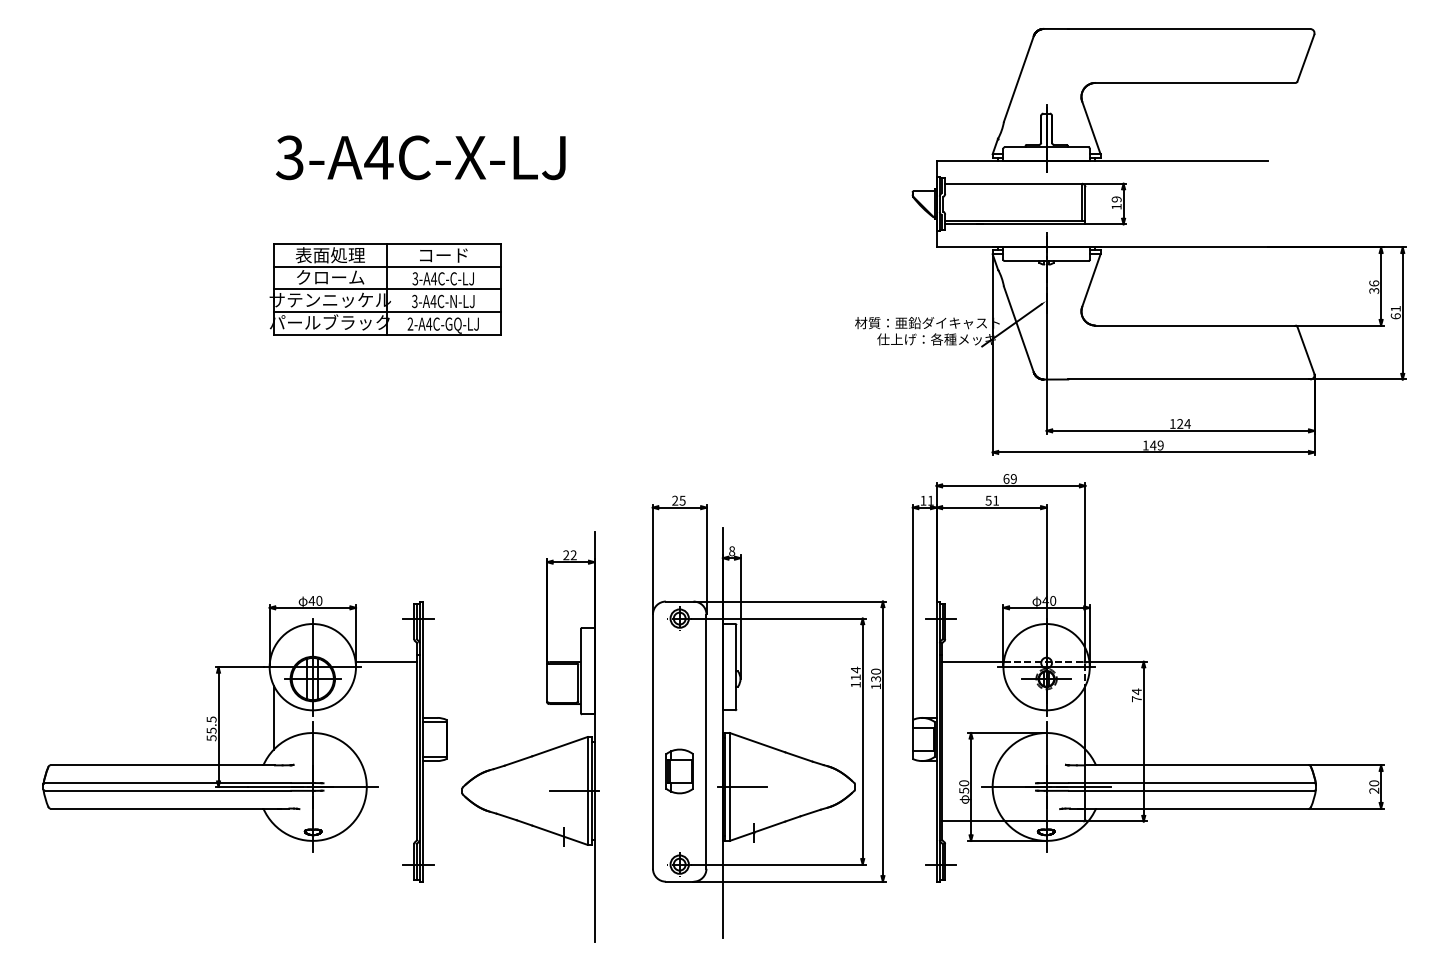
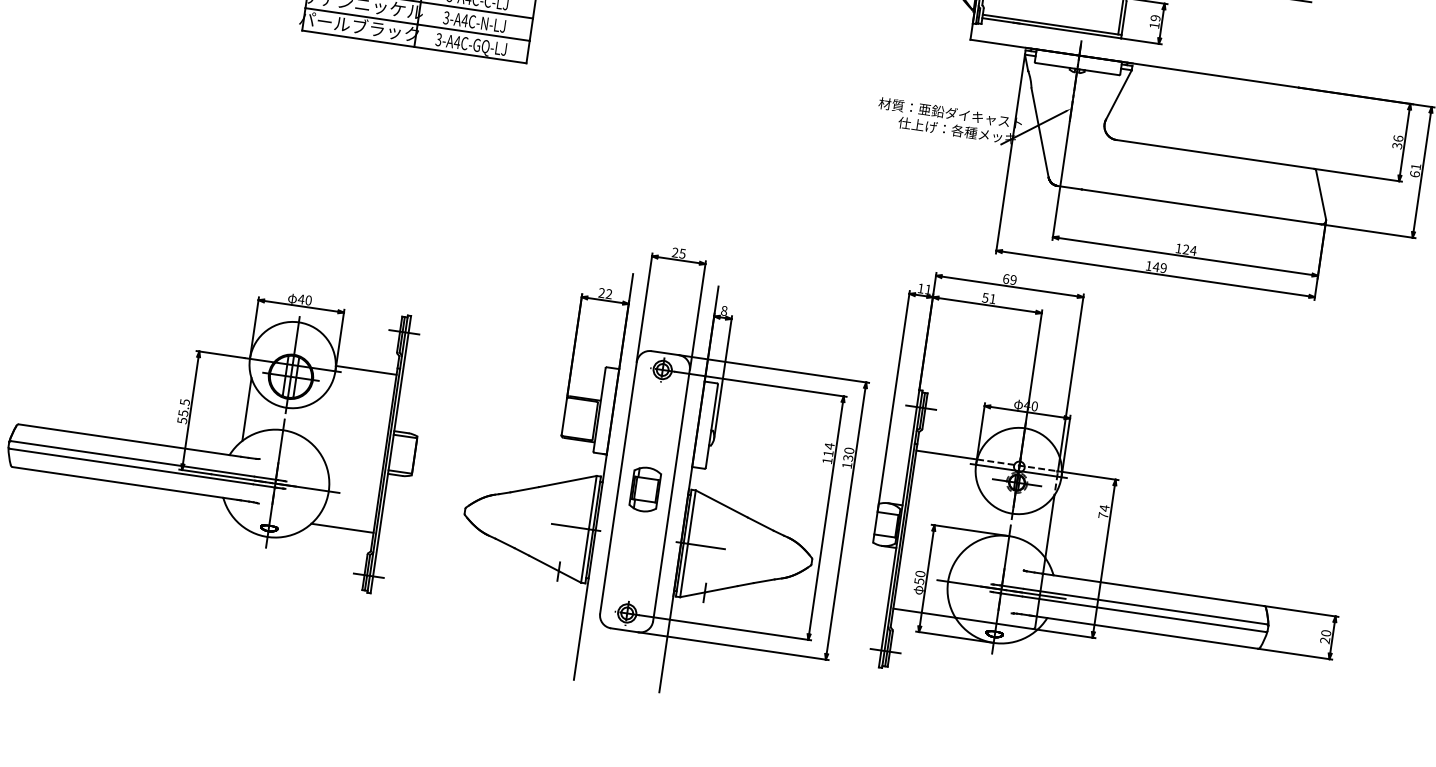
text: (410, 324) -> (438, 40), 2-A4C-GQ-LJ -> 3-A4C-GQ-LJ
part: (536, 753) -> (543, 484), moved
part: (679, 771) -> (645, 489), moved
line: (385, 821) -> (342, 528), added

